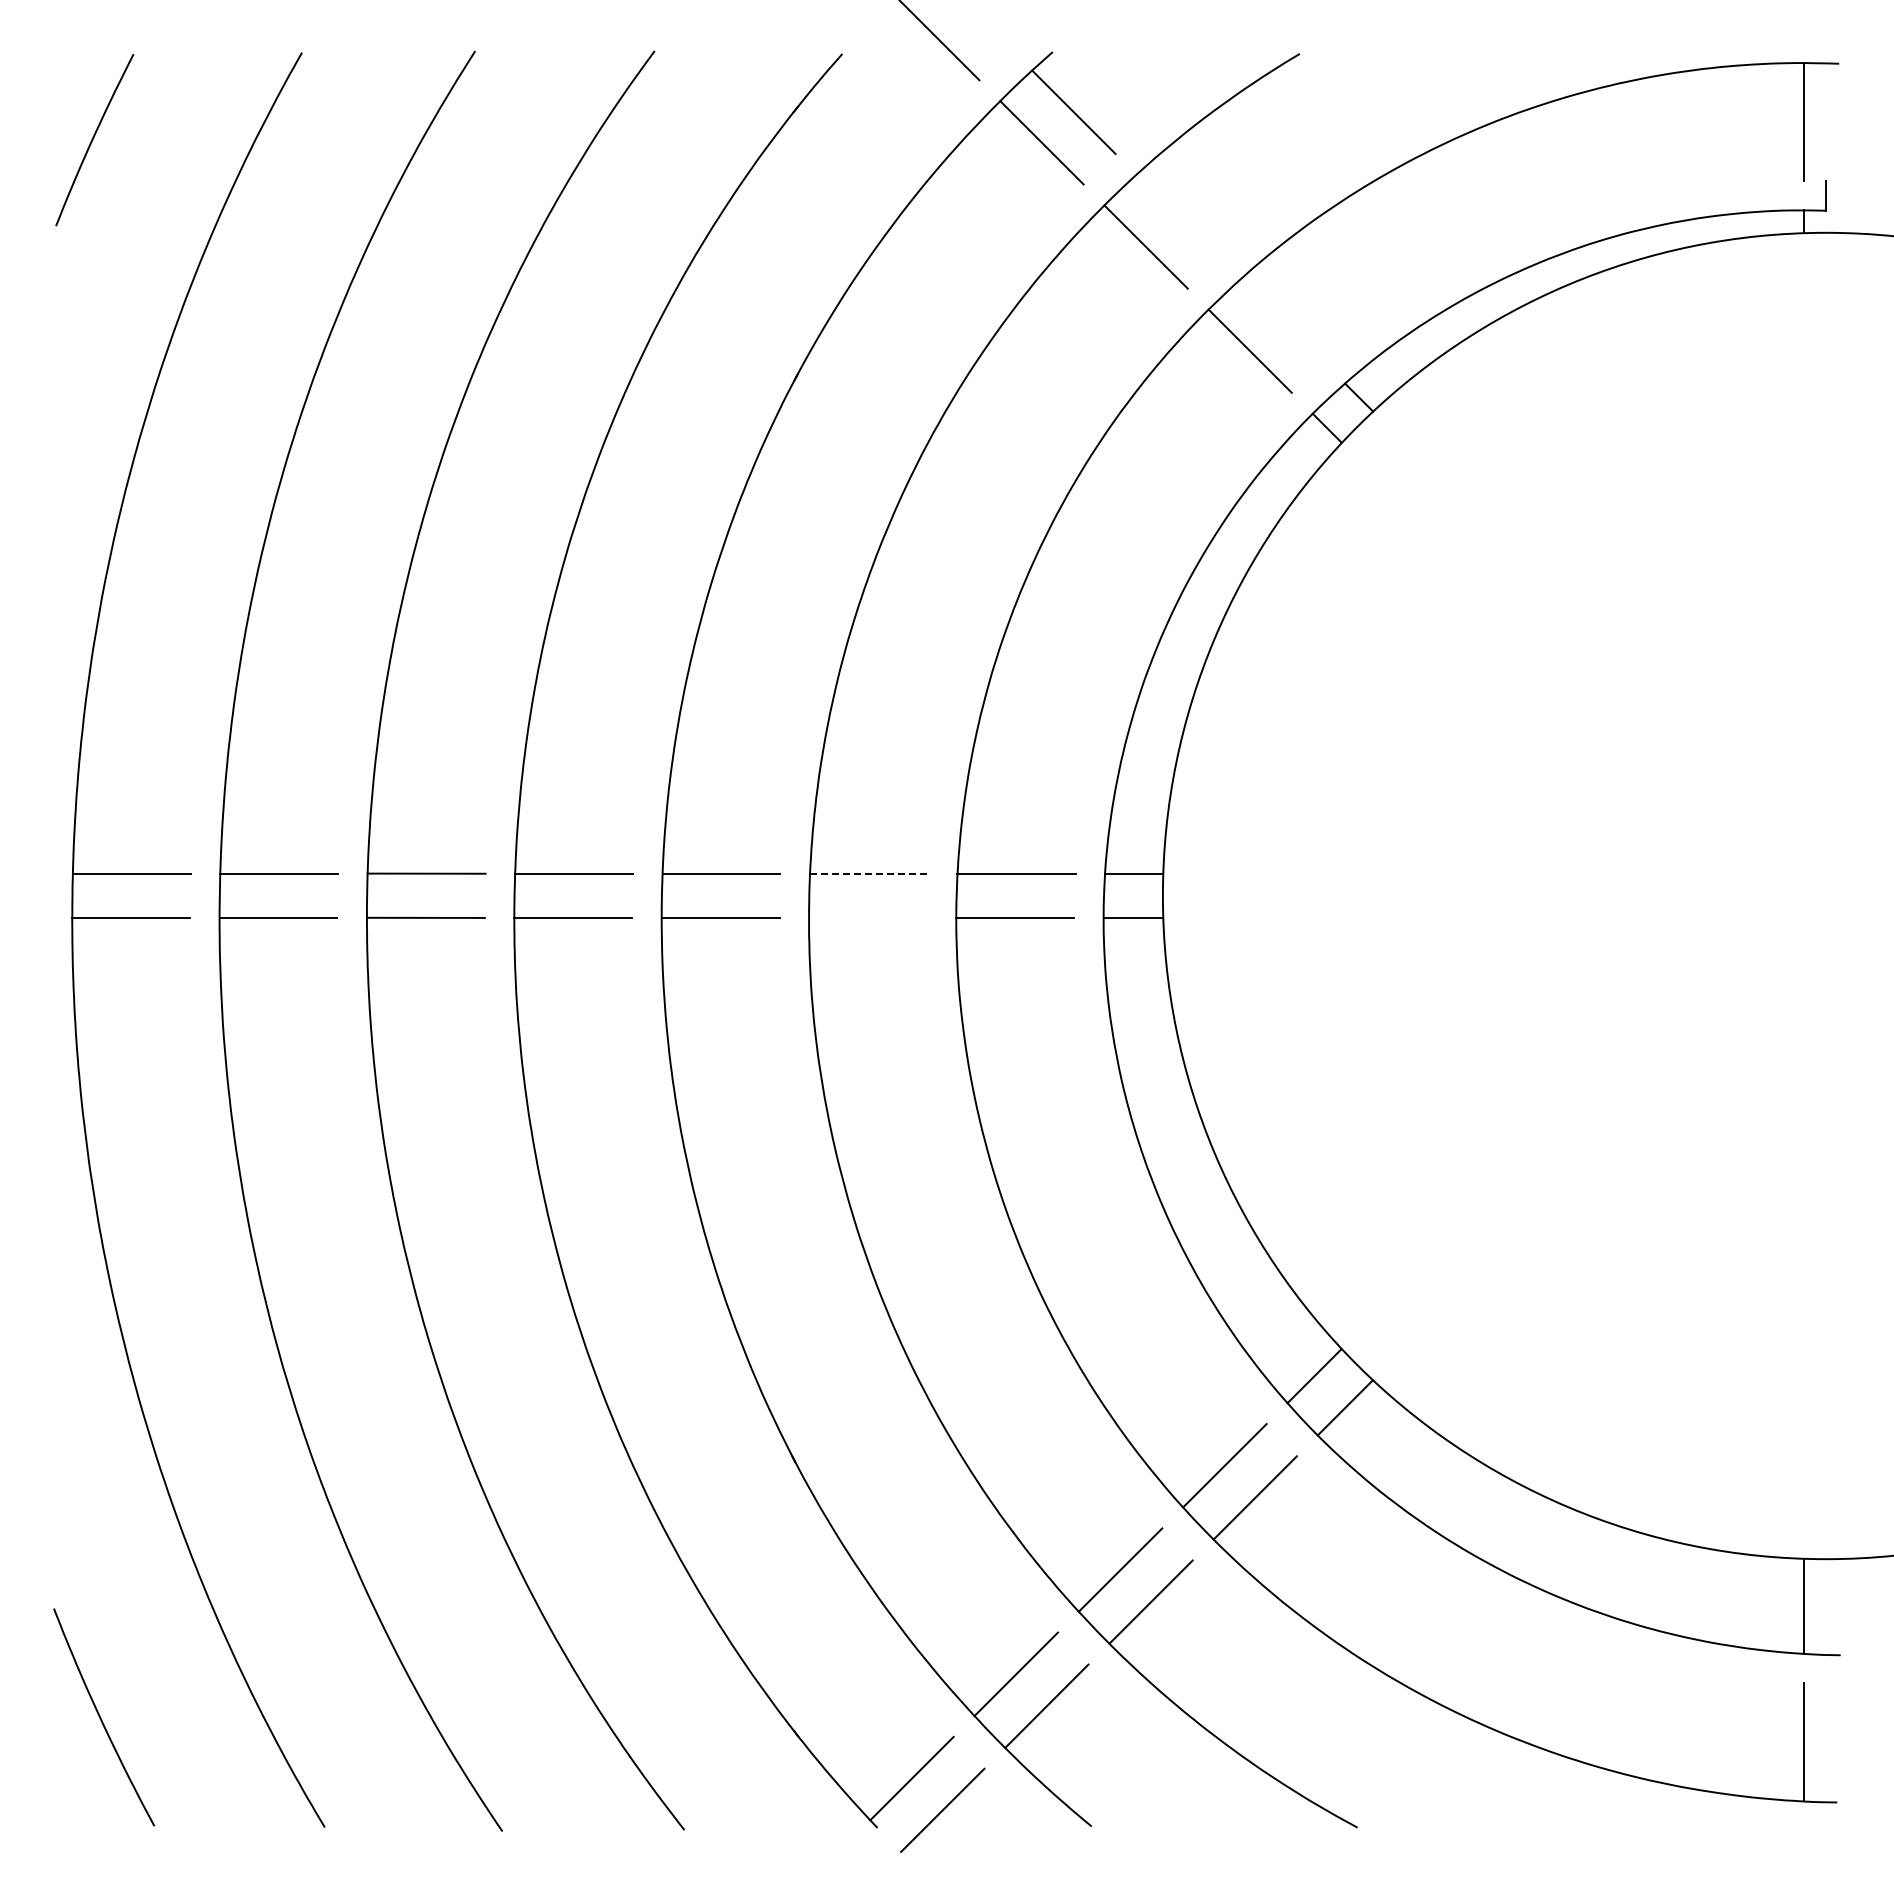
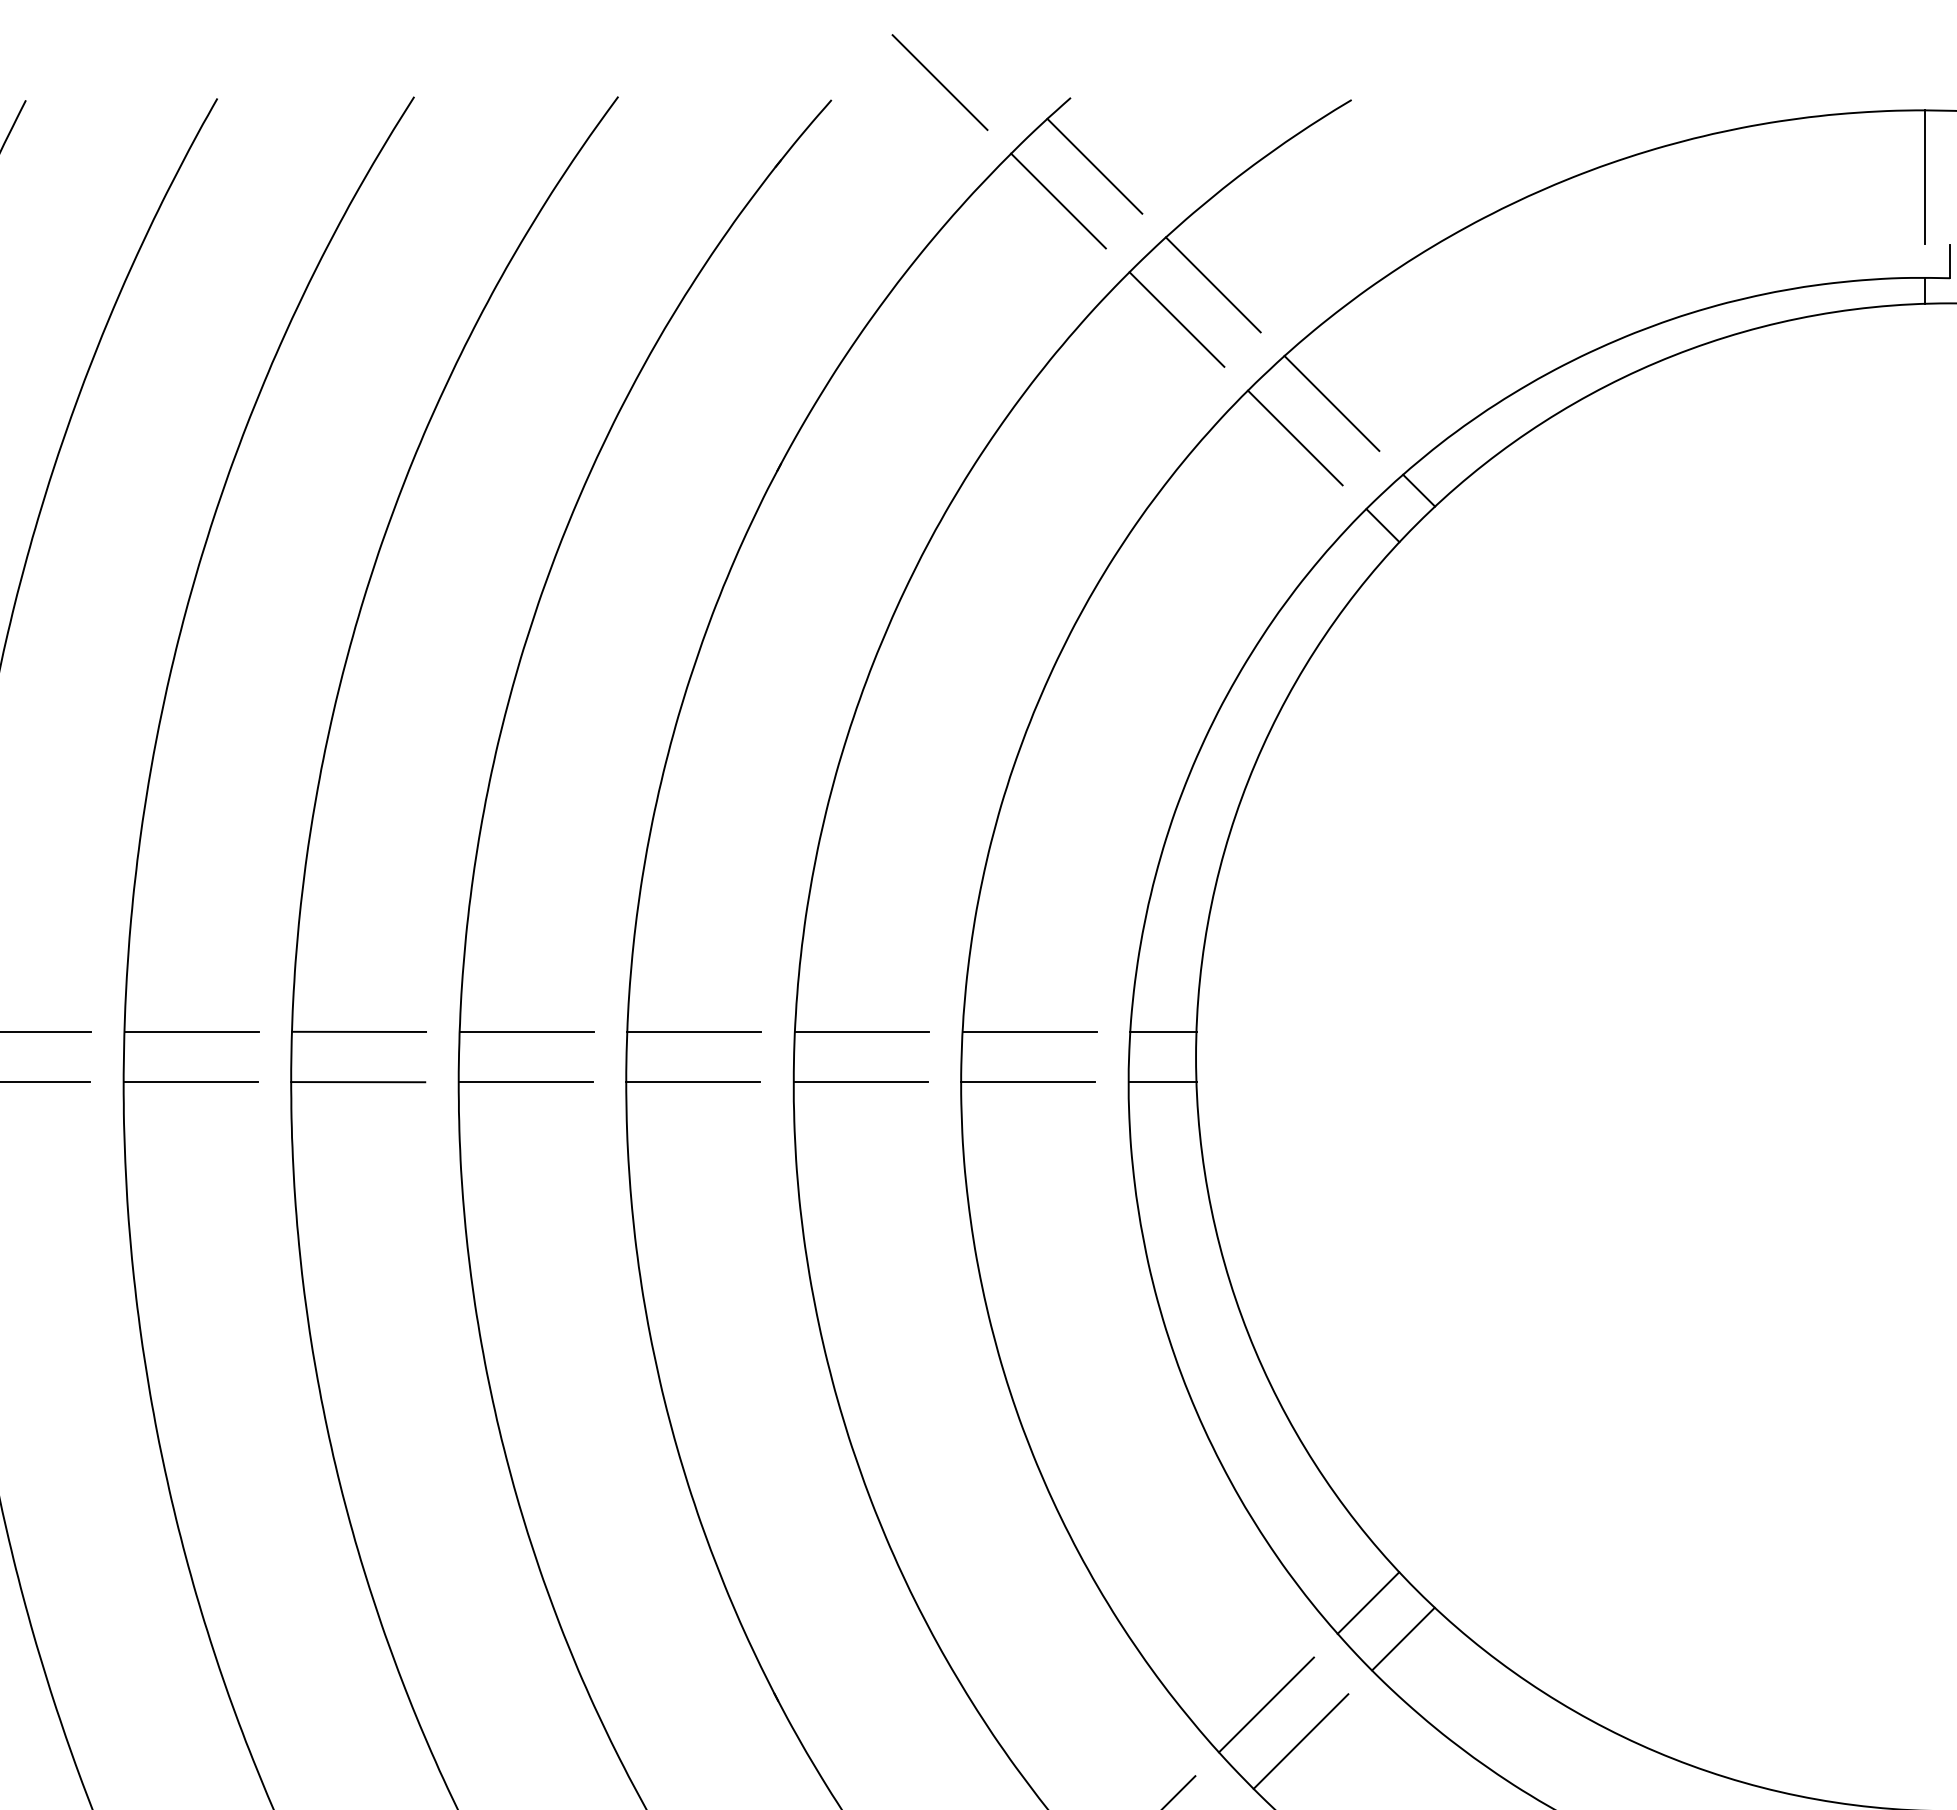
line: (1177, 216) -> (1212, 284), added
line: (1282, 320) -> (1331, 403), added
line: (869, 873) -> (862, 1031), dashed -> solid
line: (867, 917) -> (860, 1081), added

